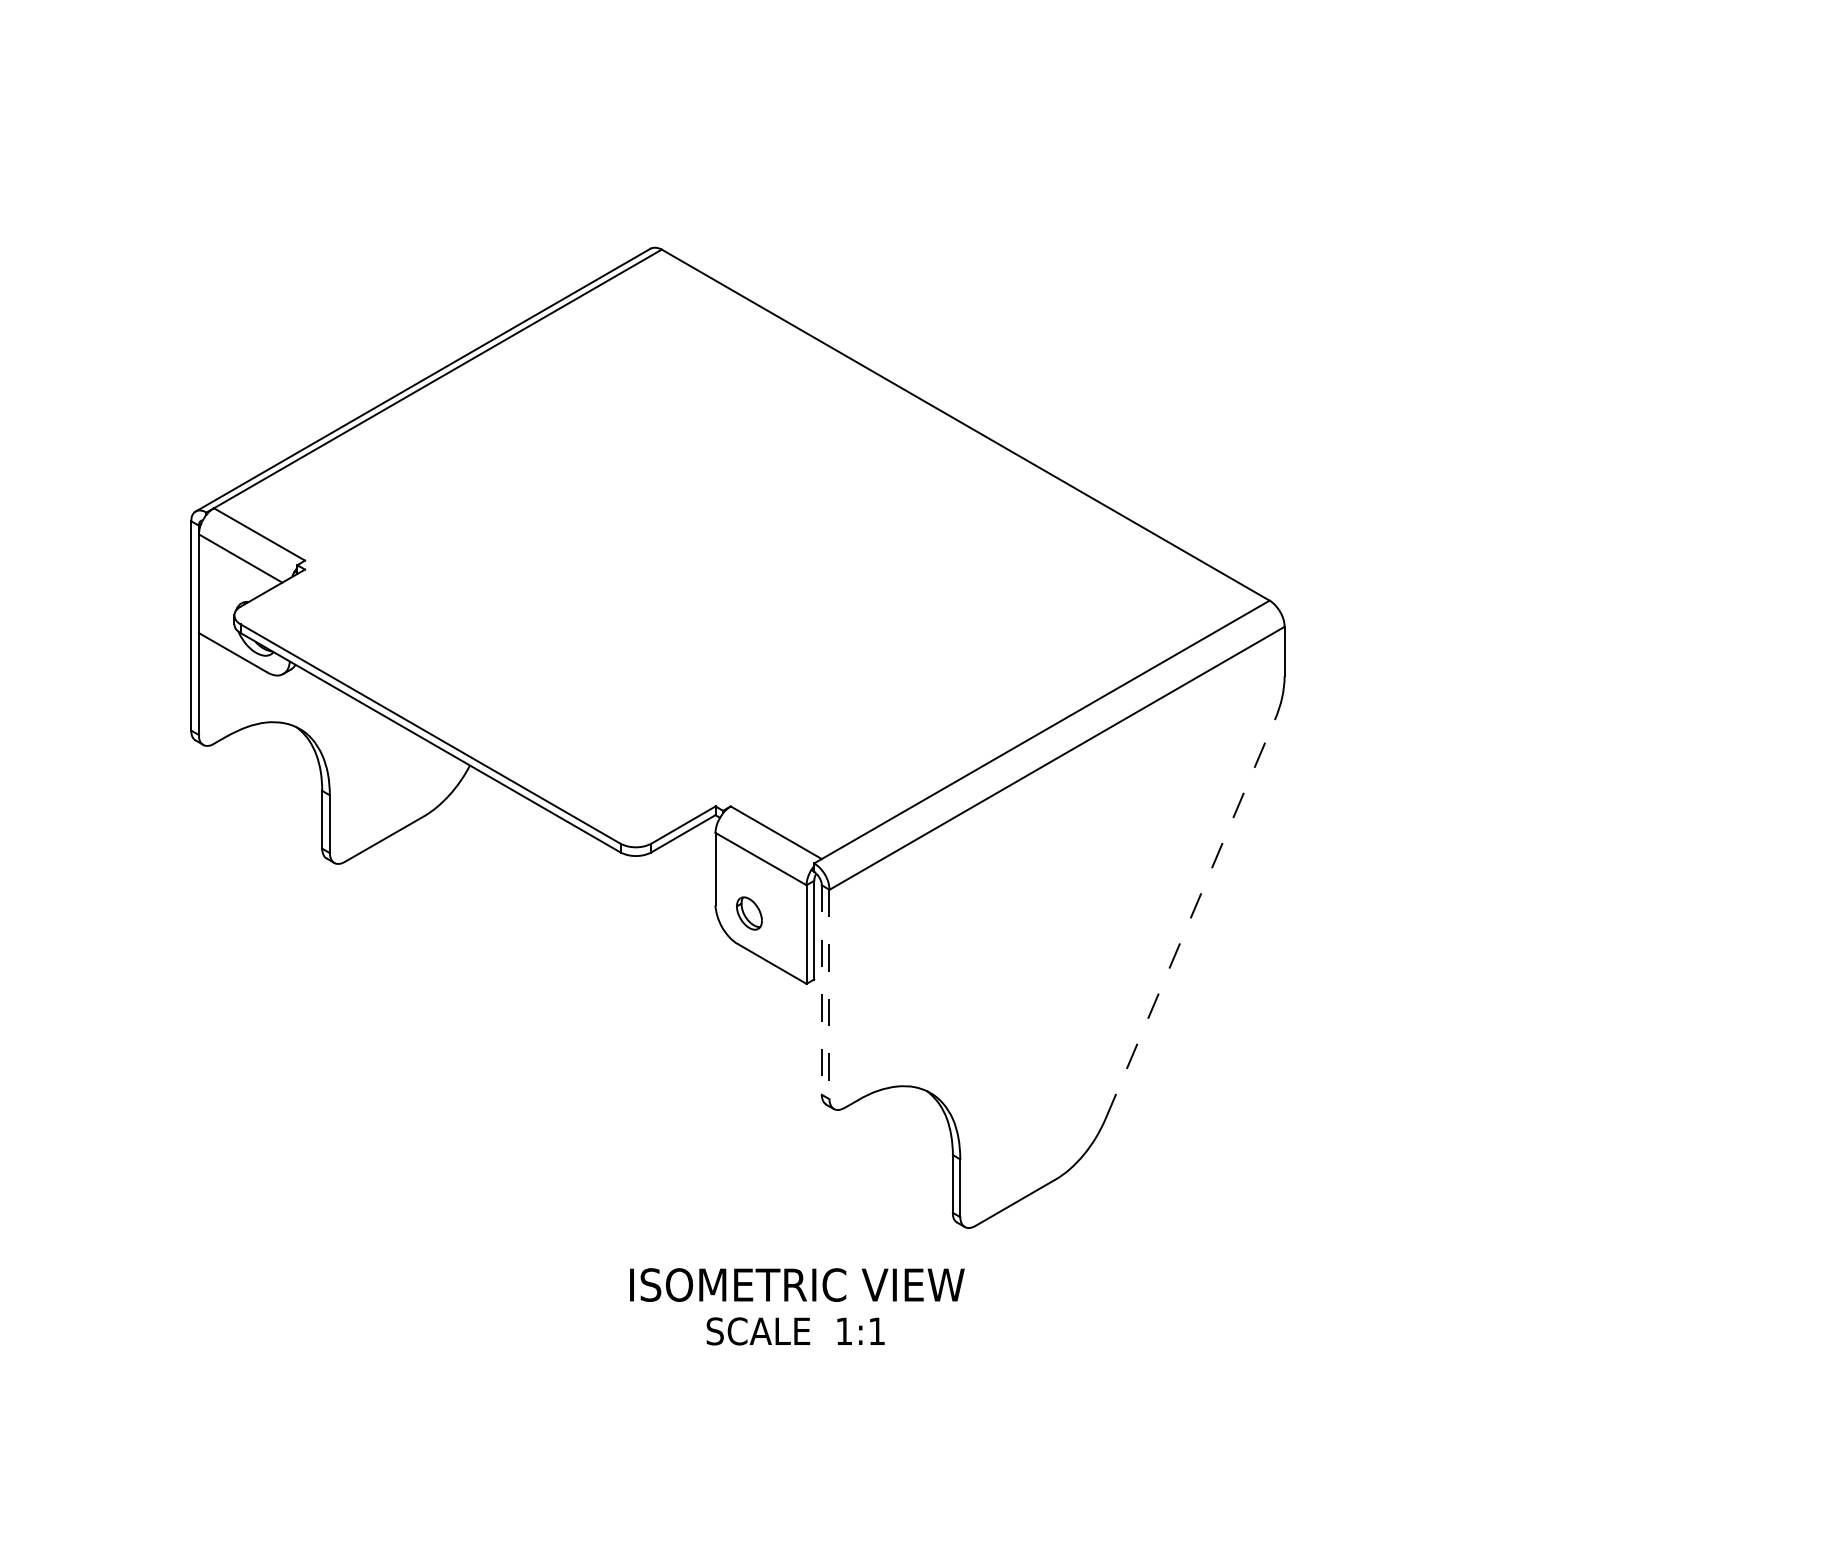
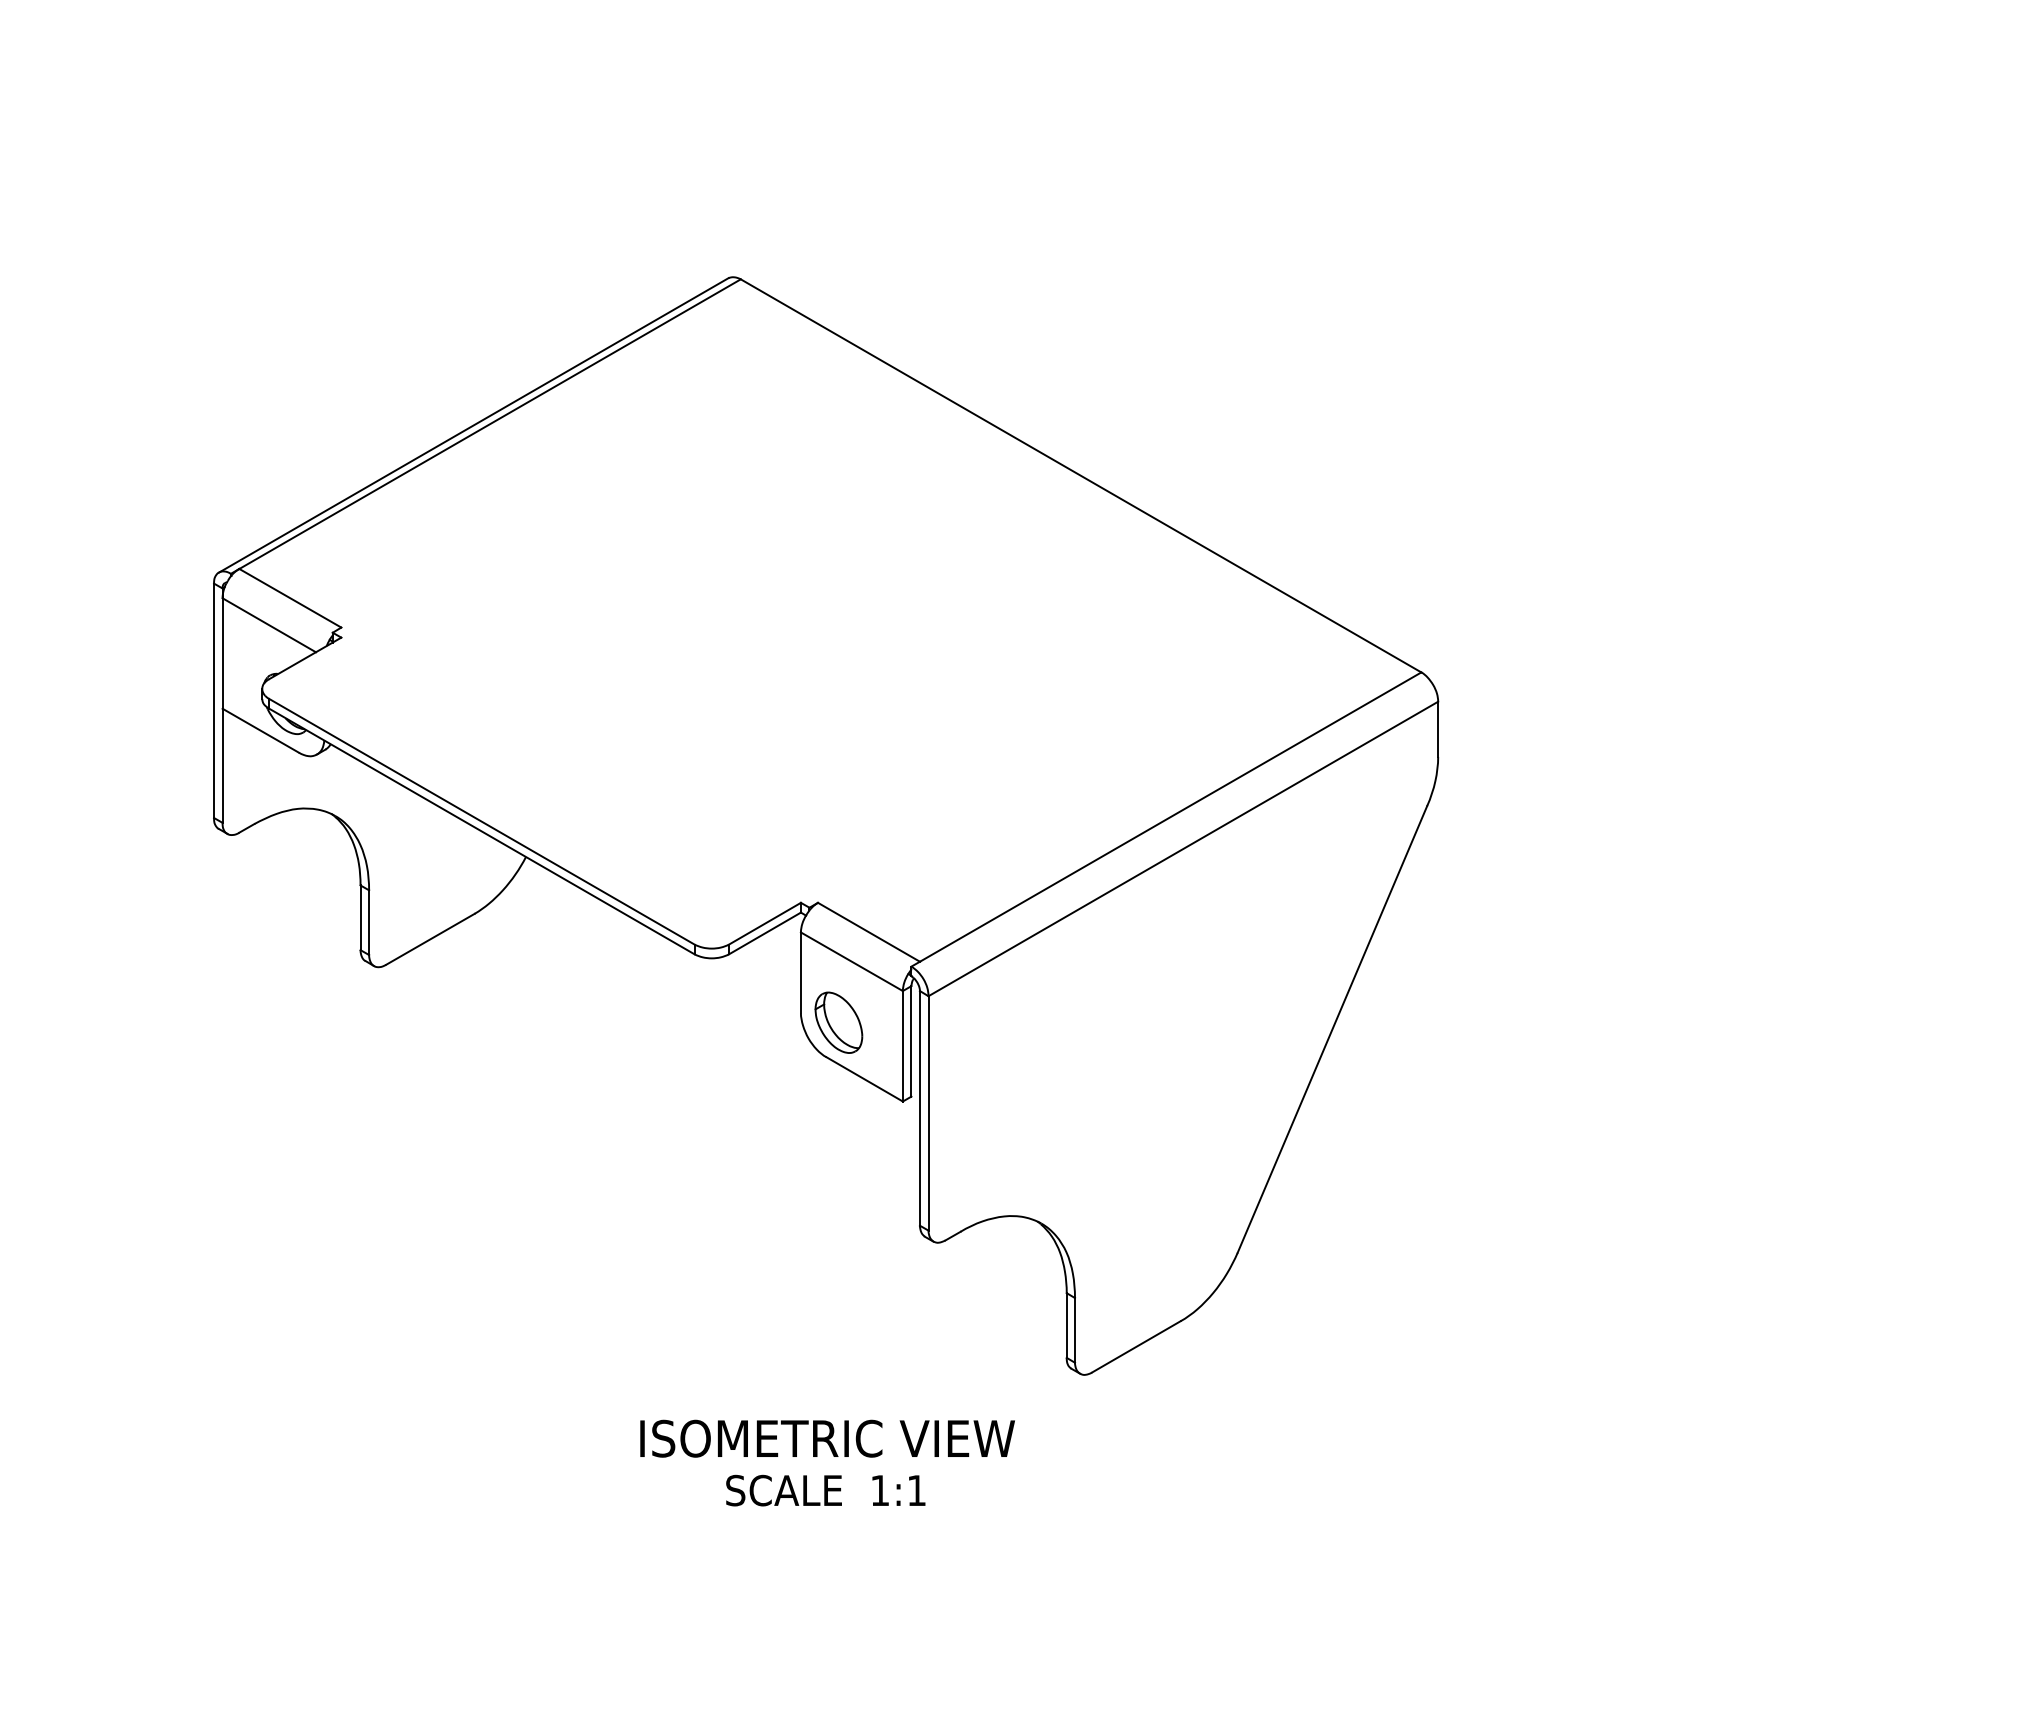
part: (749, 913) -> (838, 1022), size x1.67
line: (1190, 919) -> (1332, 1029), dashed -> solid
line: (821, 990) -> (919, 1108), dashed -> solid
line: (829, 994) -> (928, 1113), dashed -> solid
text: (797, 1306) -> (827, 1462), moved

